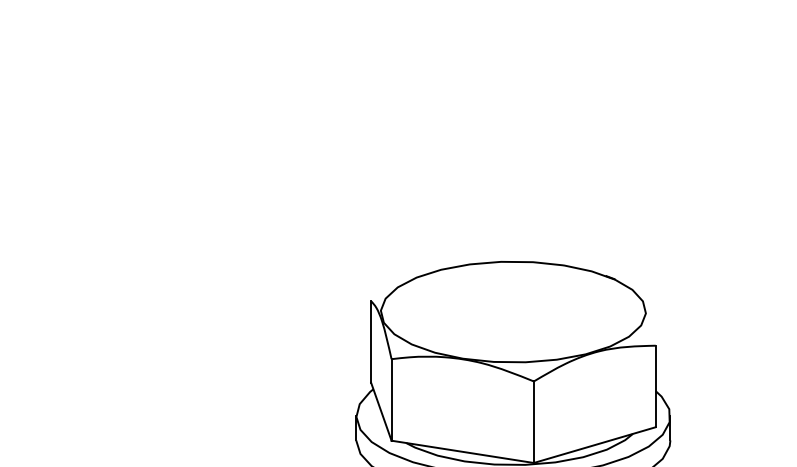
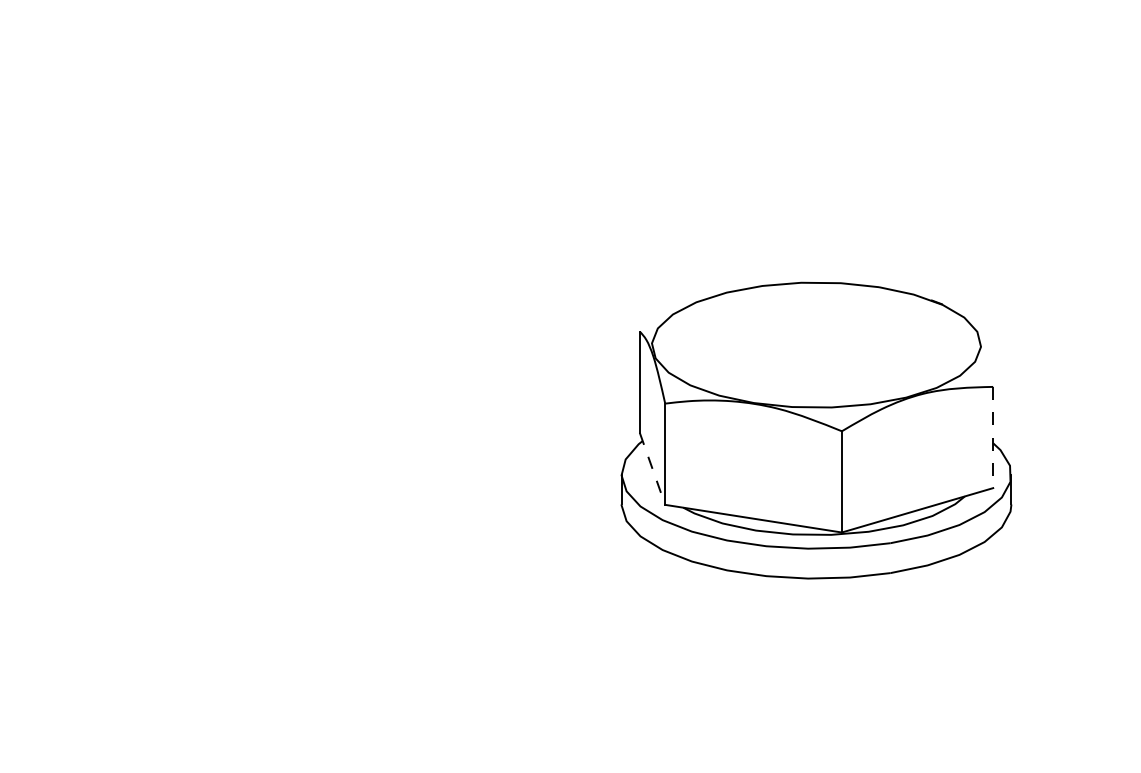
line: (655, 386) -> (993, 437), solid -> dashed
line: (381, 412) -> (652, 469), solid -> dashed

